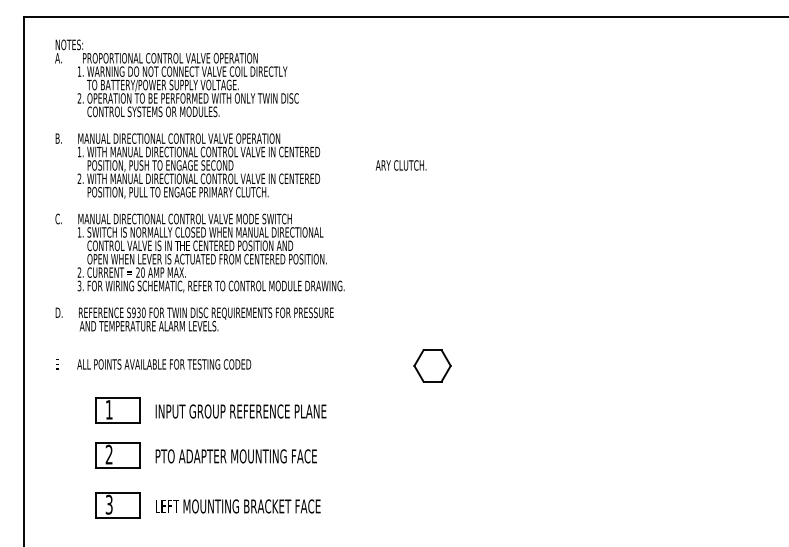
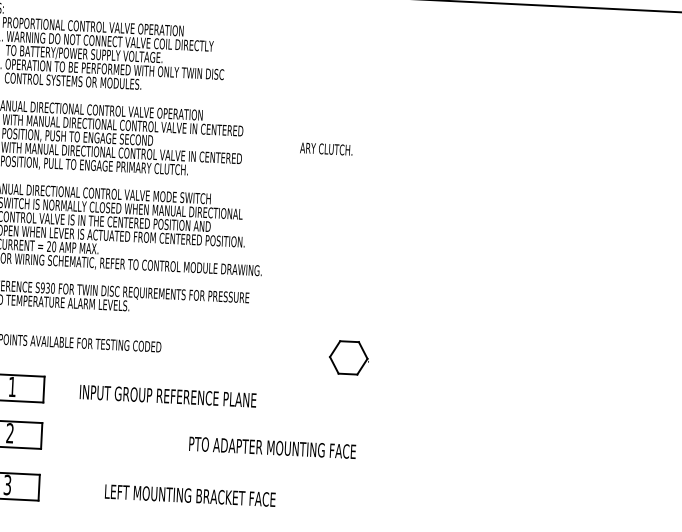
text: (240, 411) -> (167, 396), moved
text: (235, 456) -> (271, 447), moved
text: (238, 506) -> (190, 495), moved

